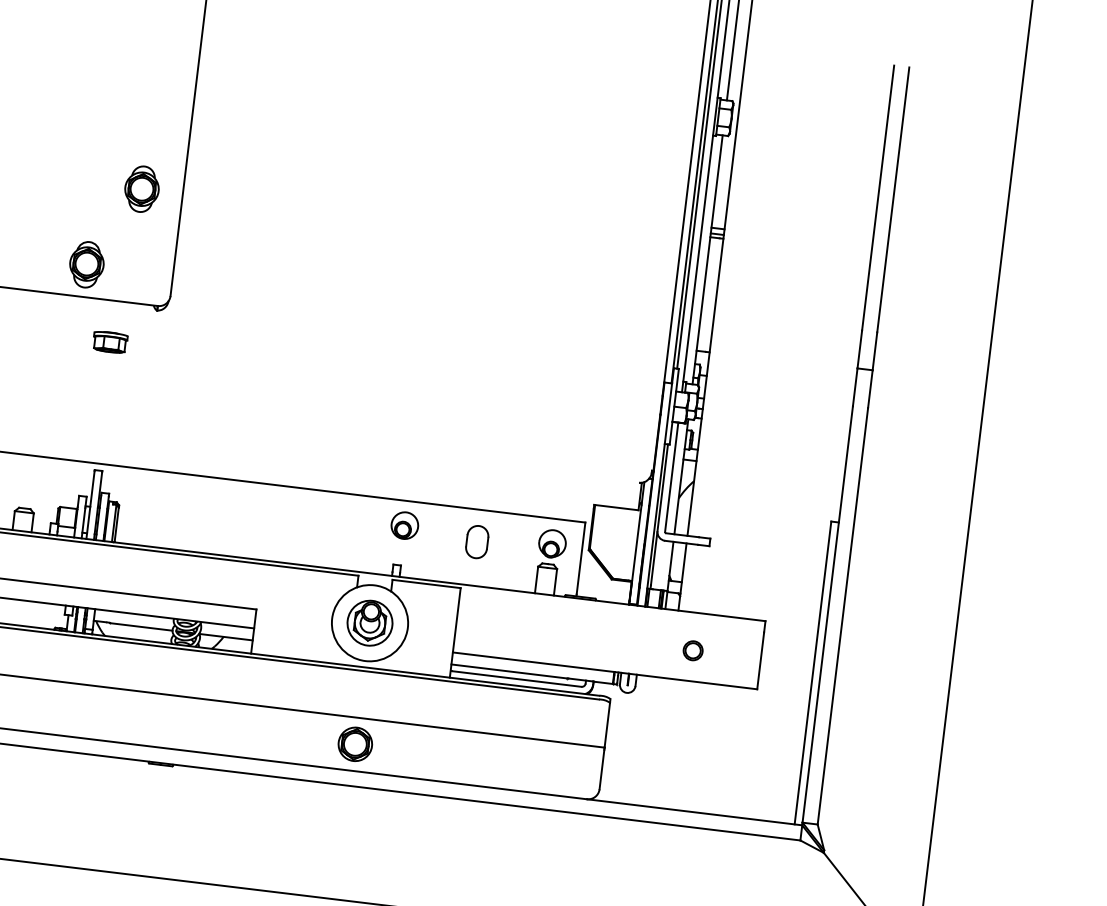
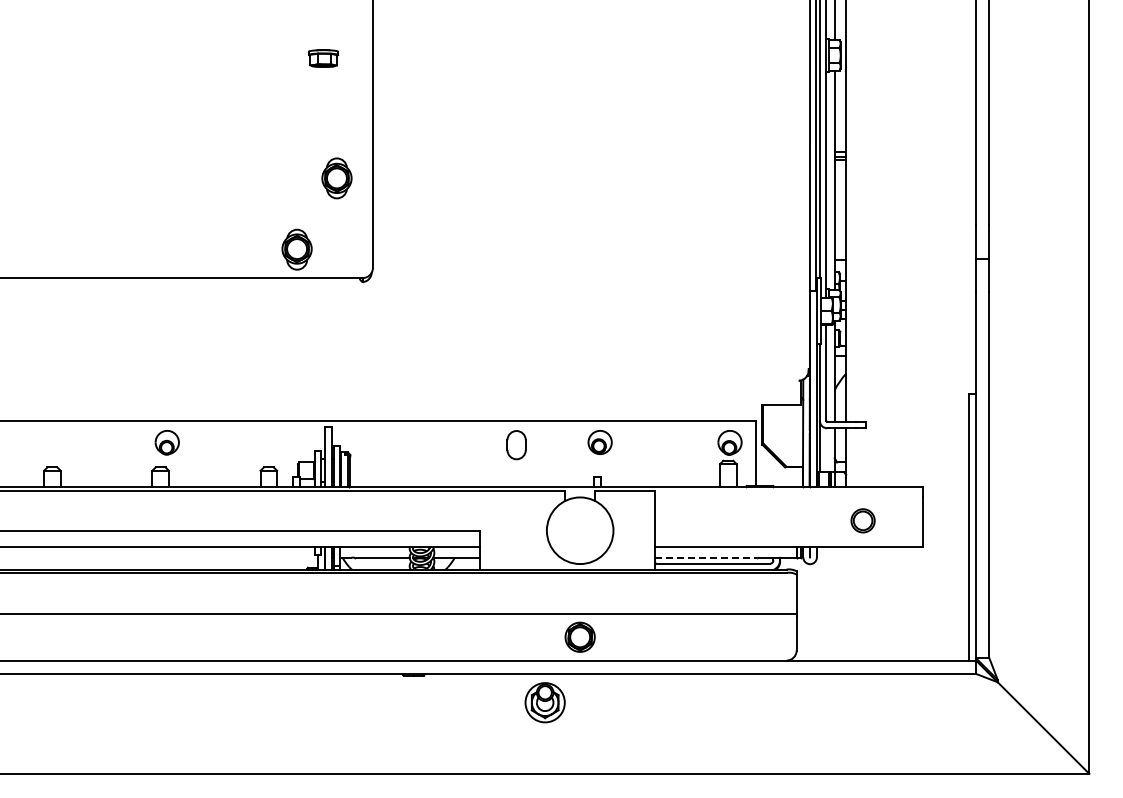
part: (110, 342) -> (323, 58), moved
part: (477, 542) -> (516, 445), moved
part: (369, 622) -> (544, 702), moved
part: (693, 650) -> (863, 520), size x1.4
line: (509, 671) -> (706, 557), solid -> dashed

